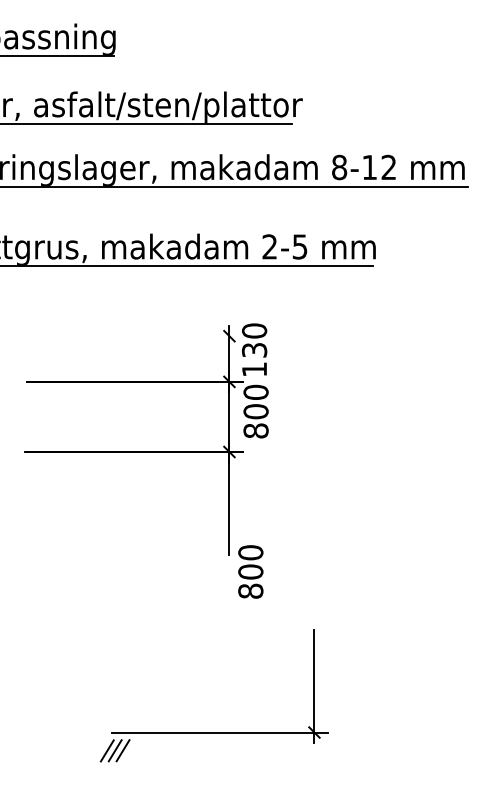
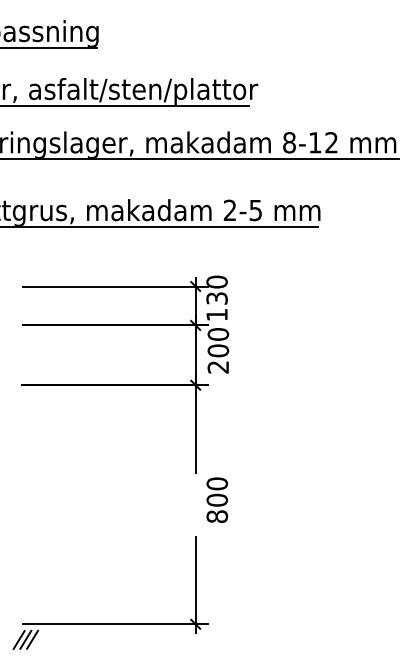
line: (134, 336) -> (114, 286), added
text: (255, 430) -> (217, 366), 800 -> 200
text: (250, 571) -> (217, 499), moved
part: (213, 732) -> (109, 624), moved

